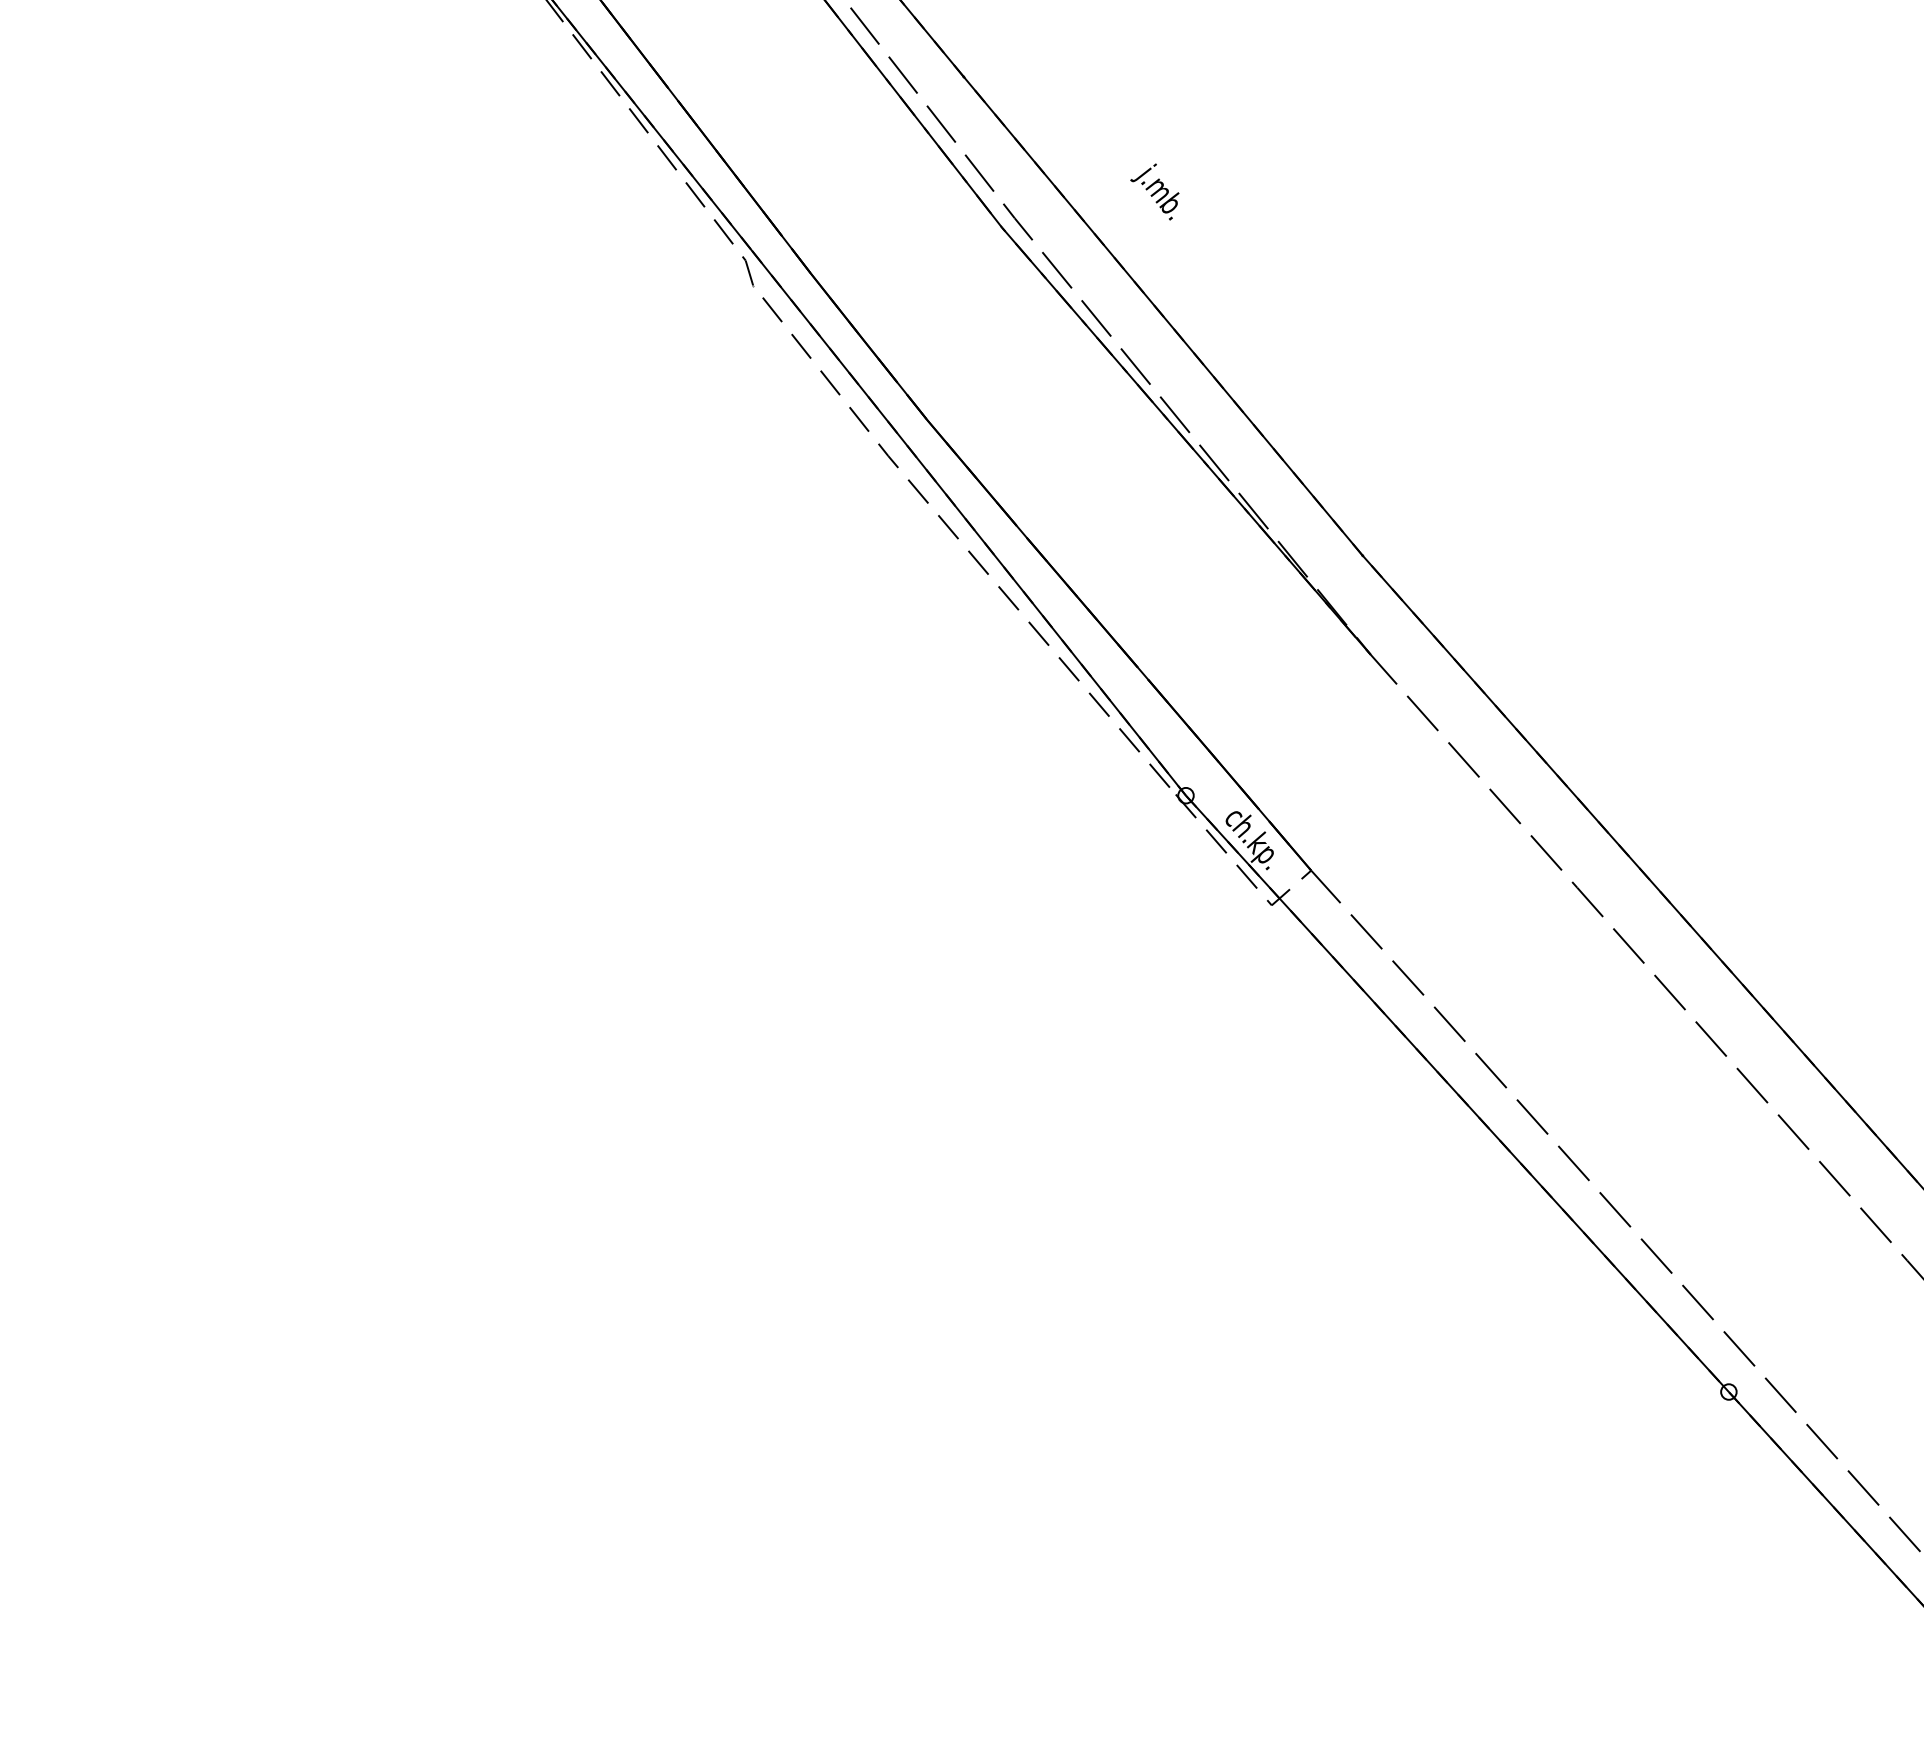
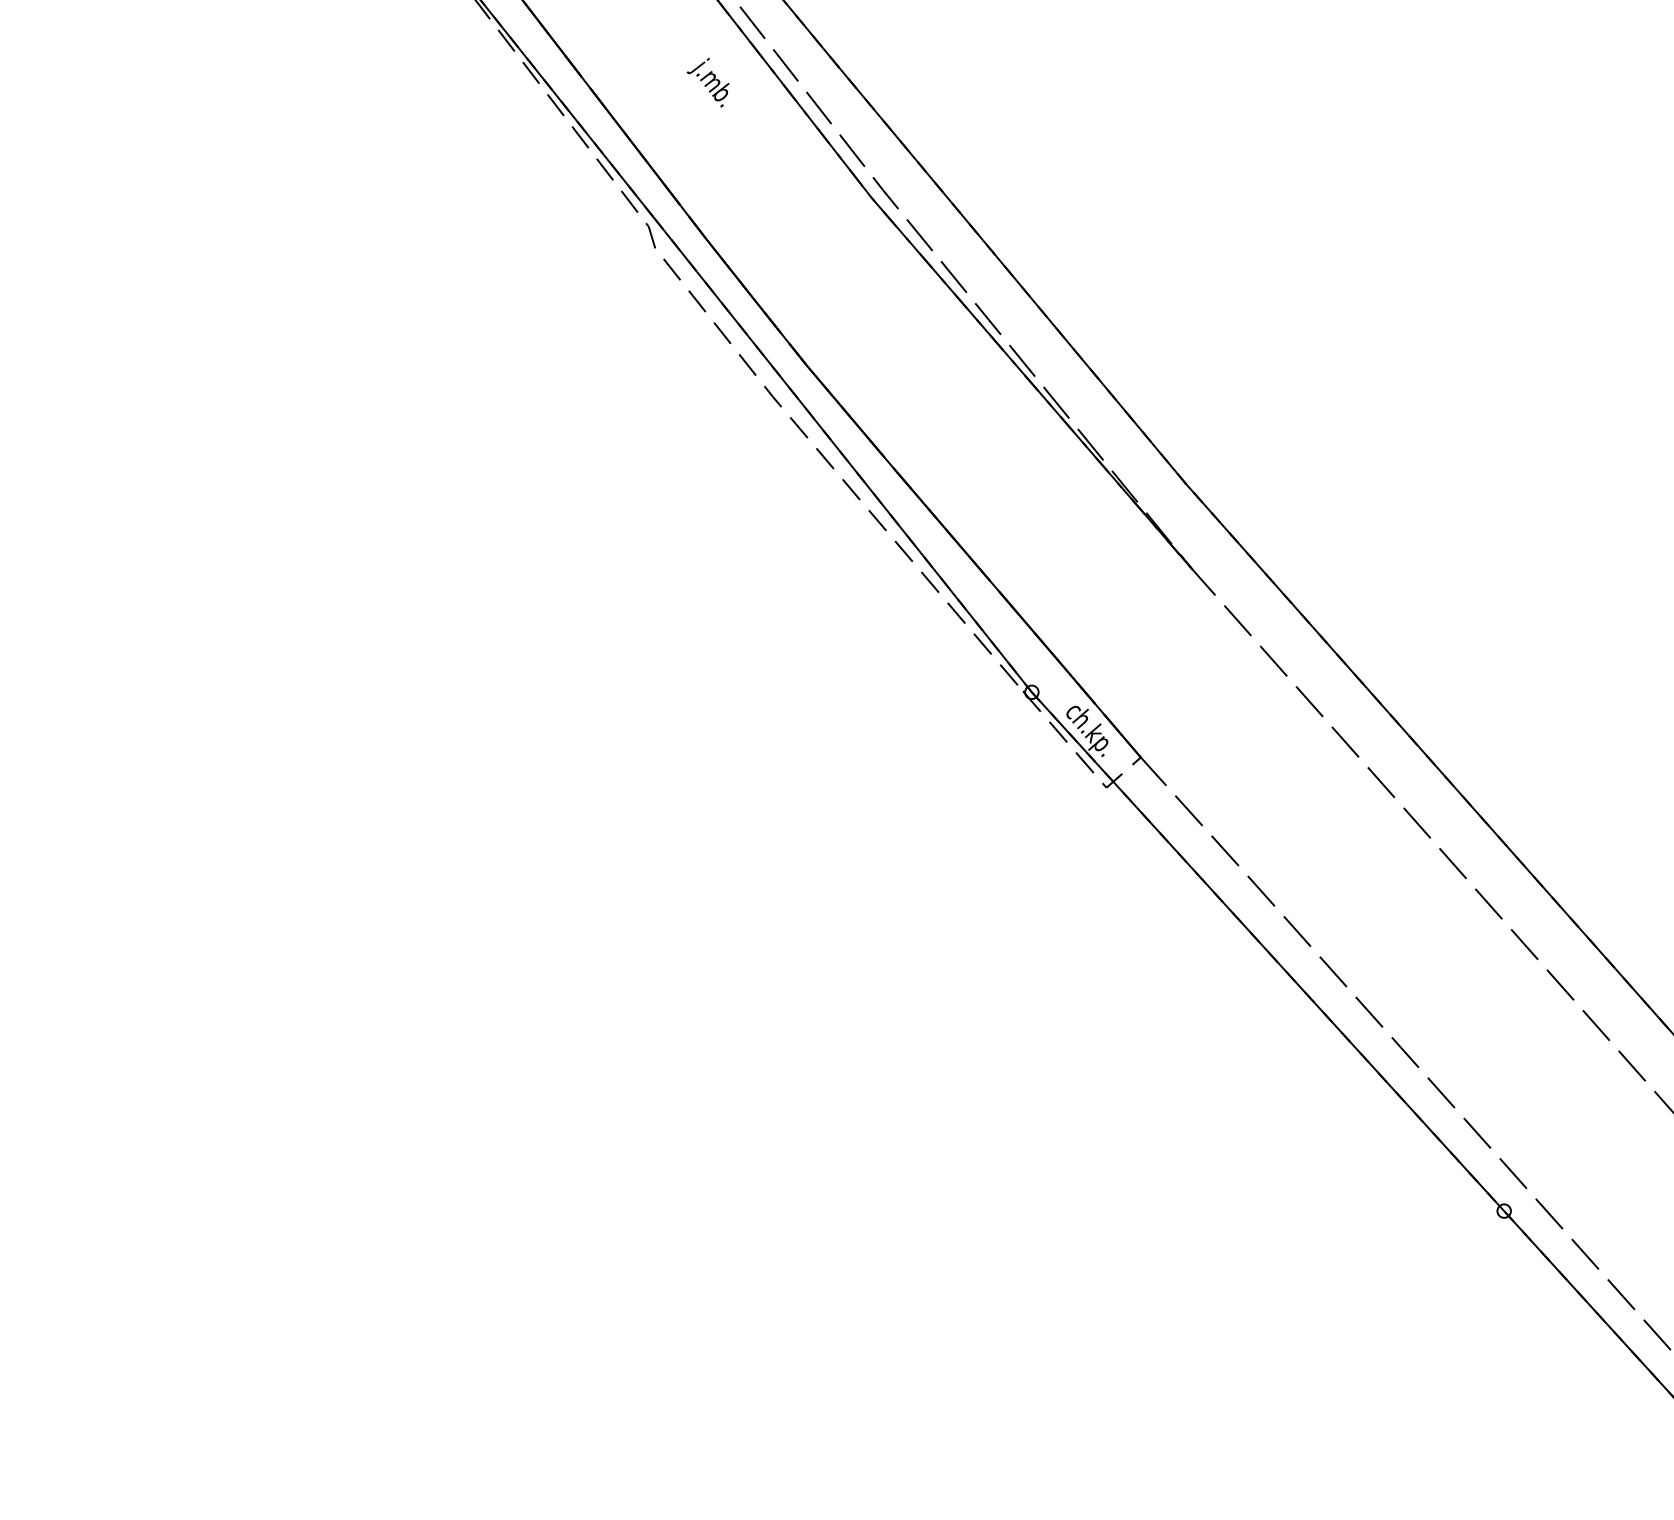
text: (1154, 191) -> (707, 82), moved

